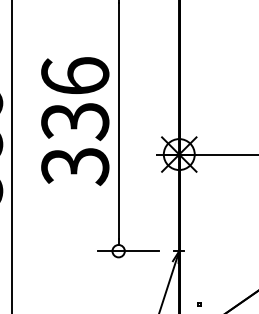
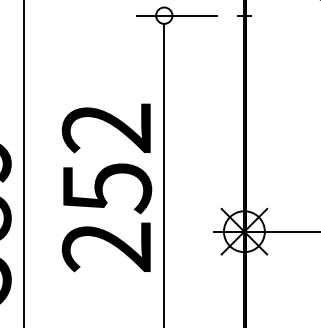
text: (75, 121) -> (107, 188), 336 -> 252

